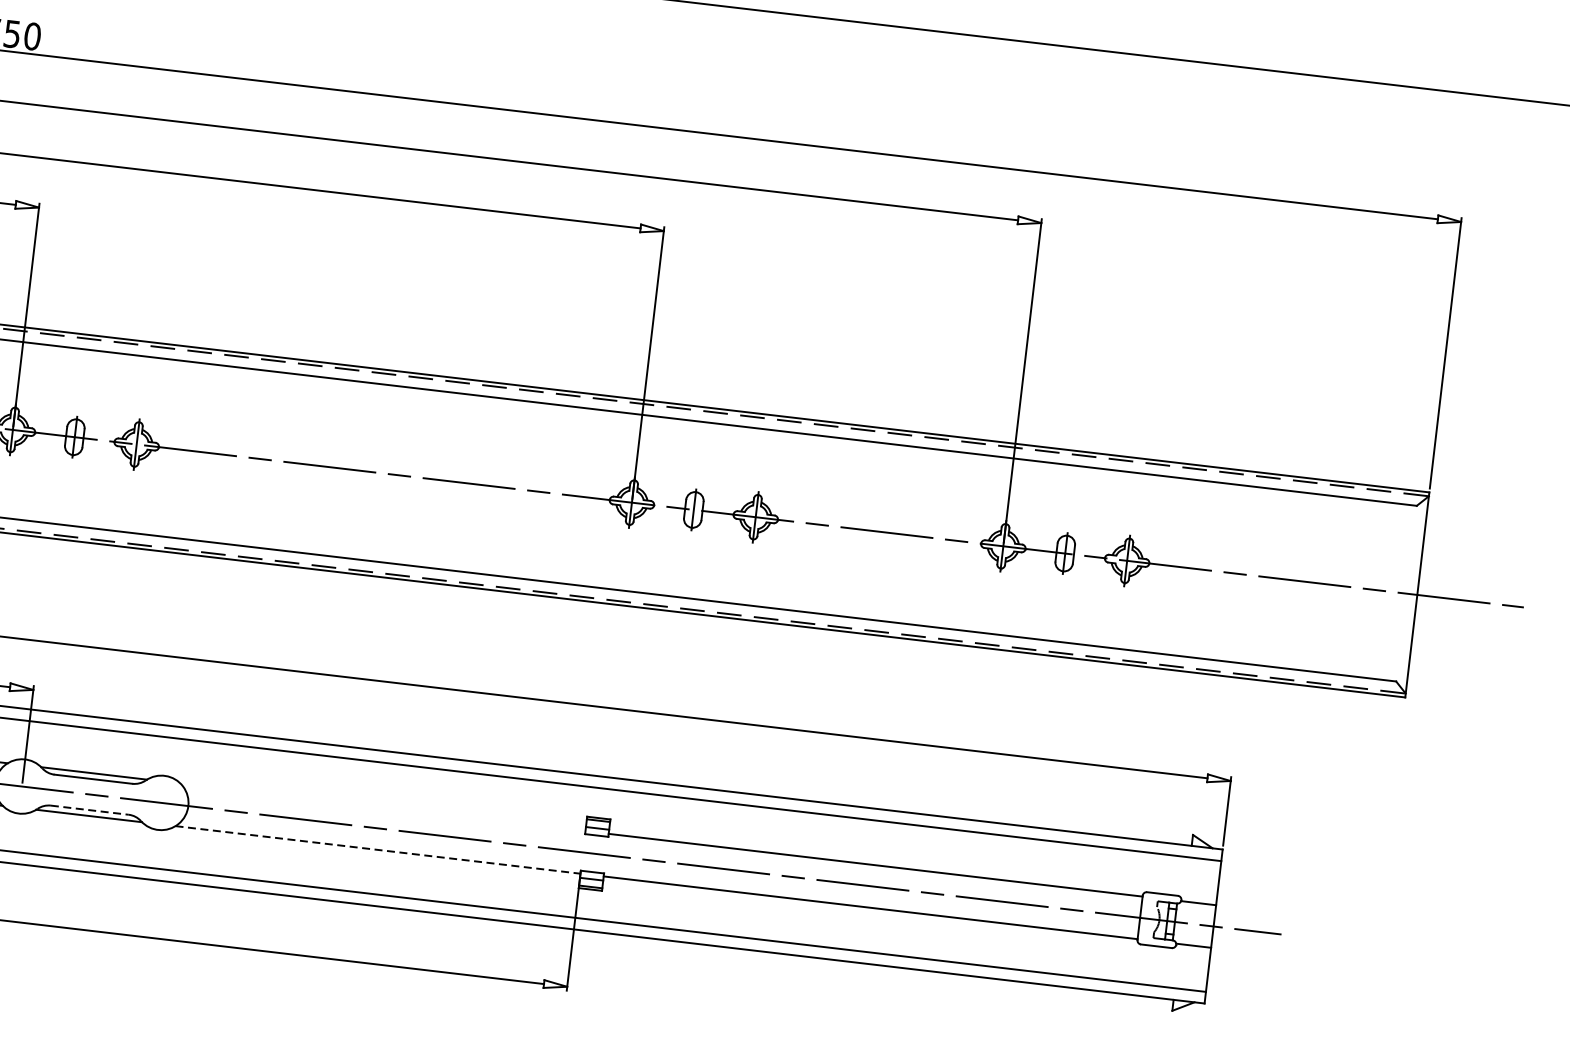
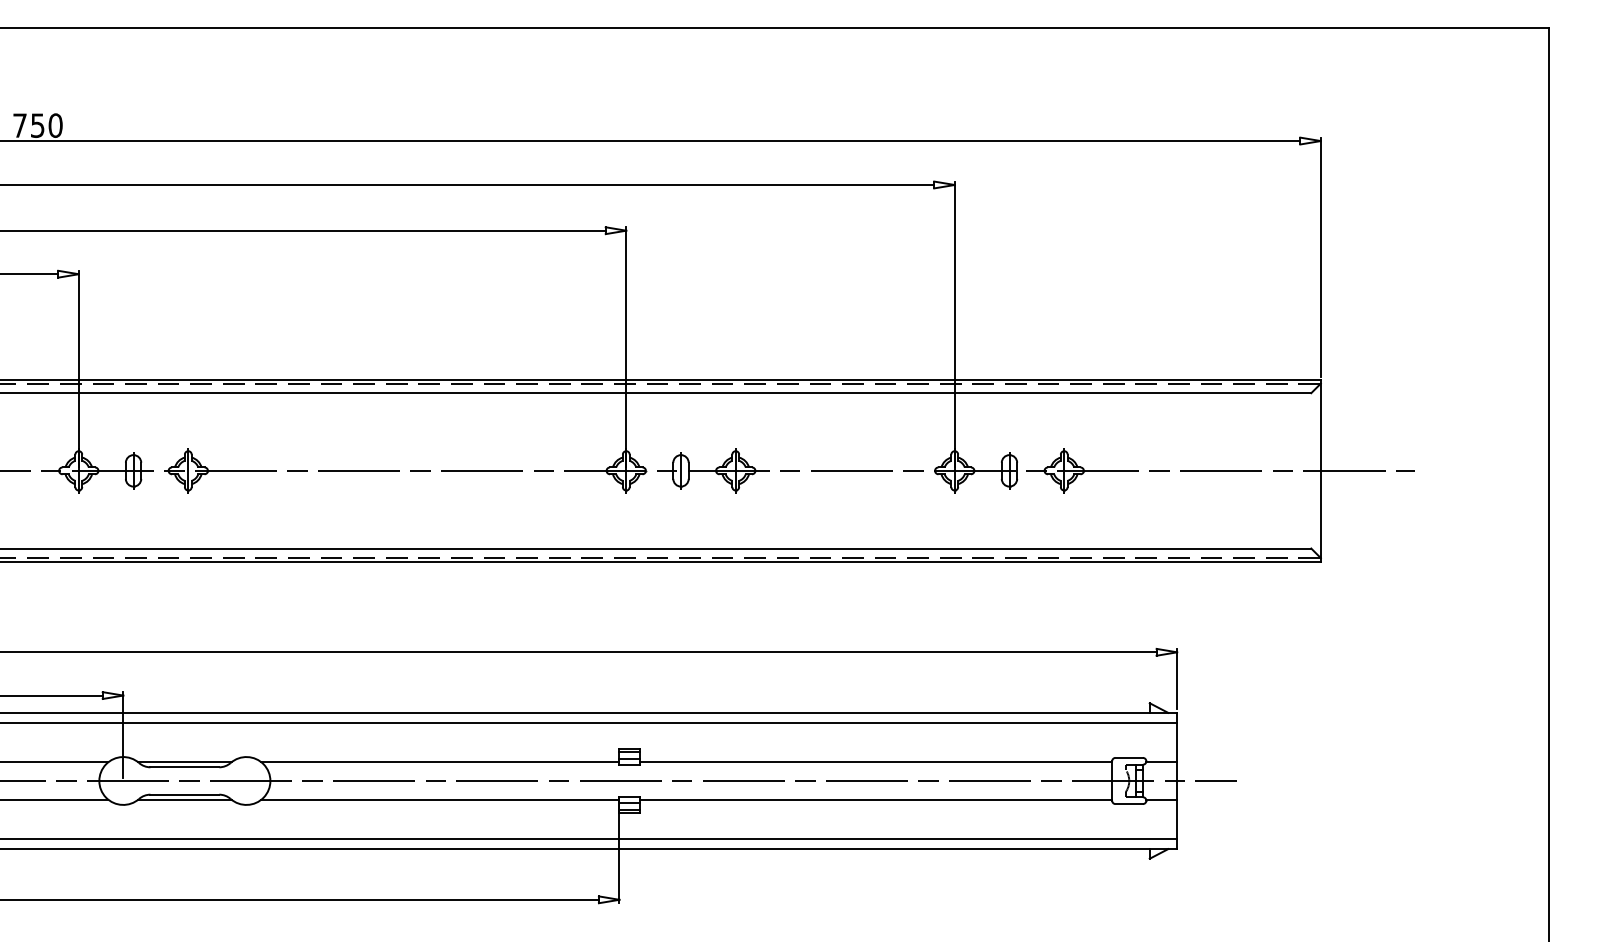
line: (383, 807) -> (440, 762), added
line: (90, 810) -> (185, 794), dashed -> solid
line: (378, 849) -> (440, 799), dashed -> solid

